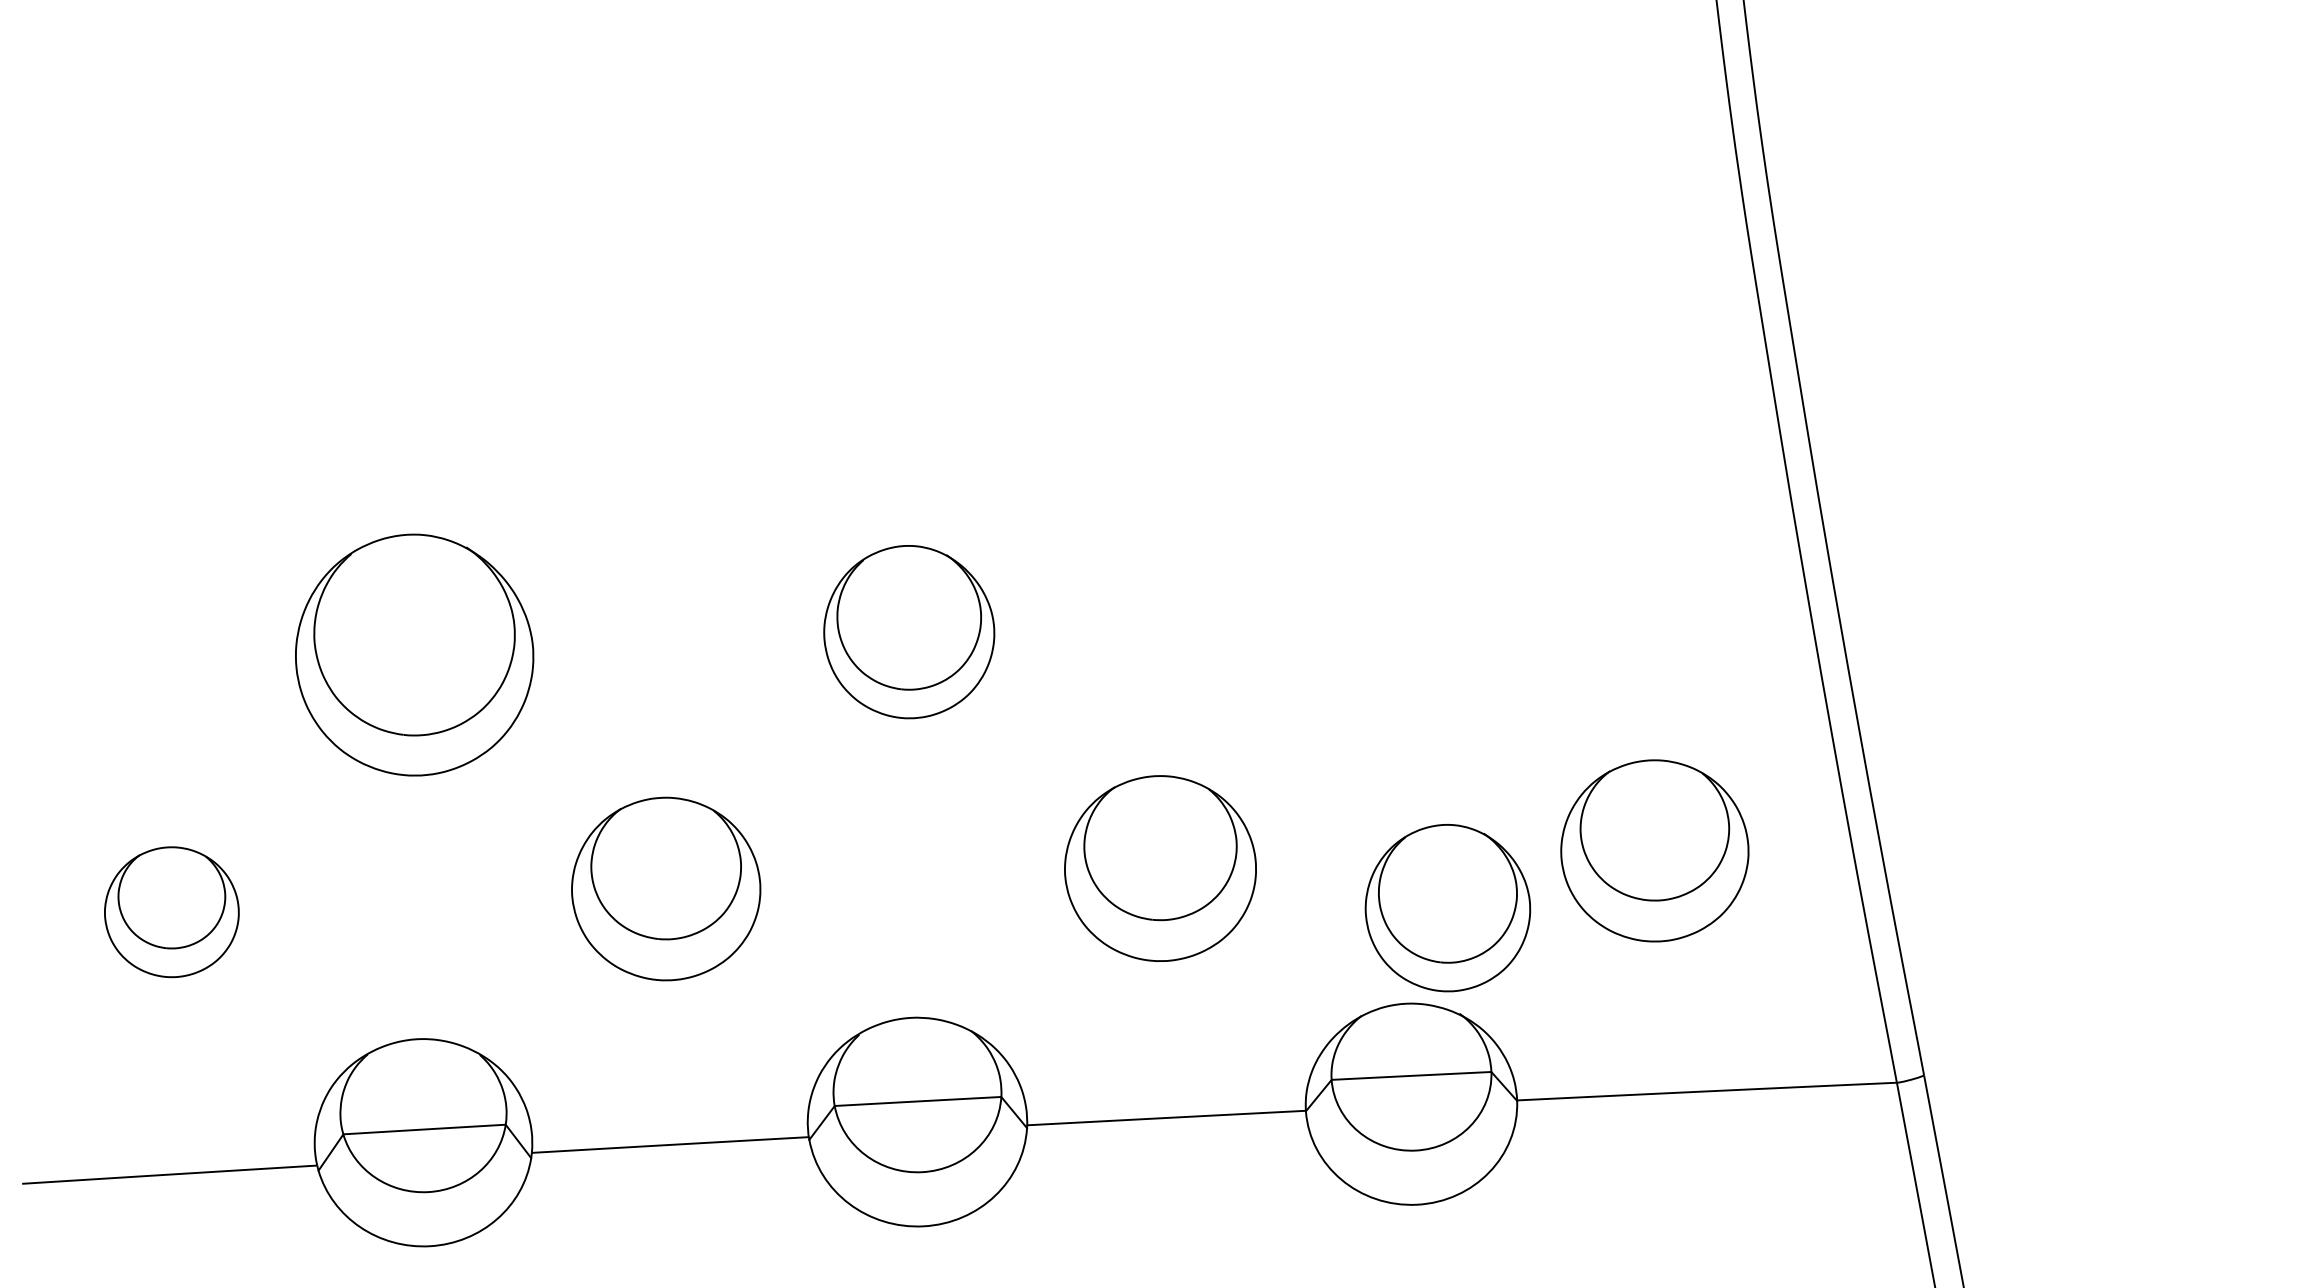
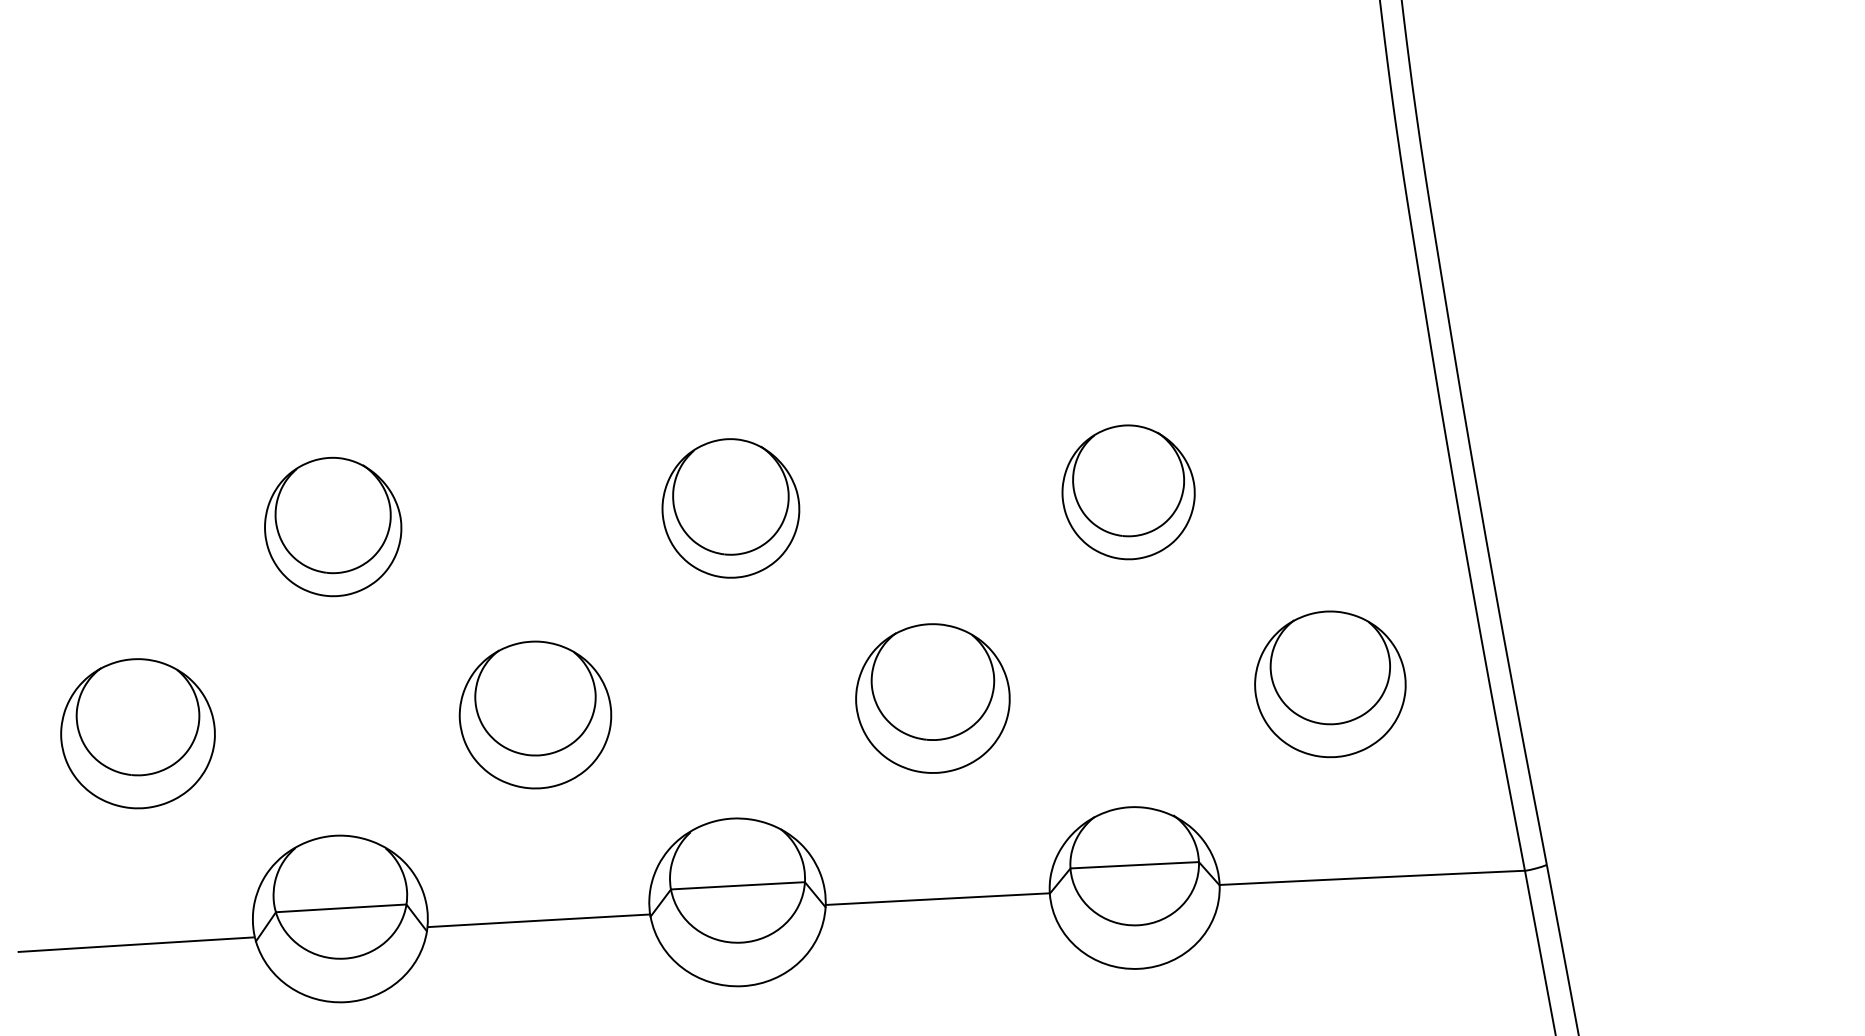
part: (414, 655) -> (333, 527), size x0.71
part: (1447, 908) -> (1128, 492), moved
part: (171, 911) -> (137, 733), size x1.43

